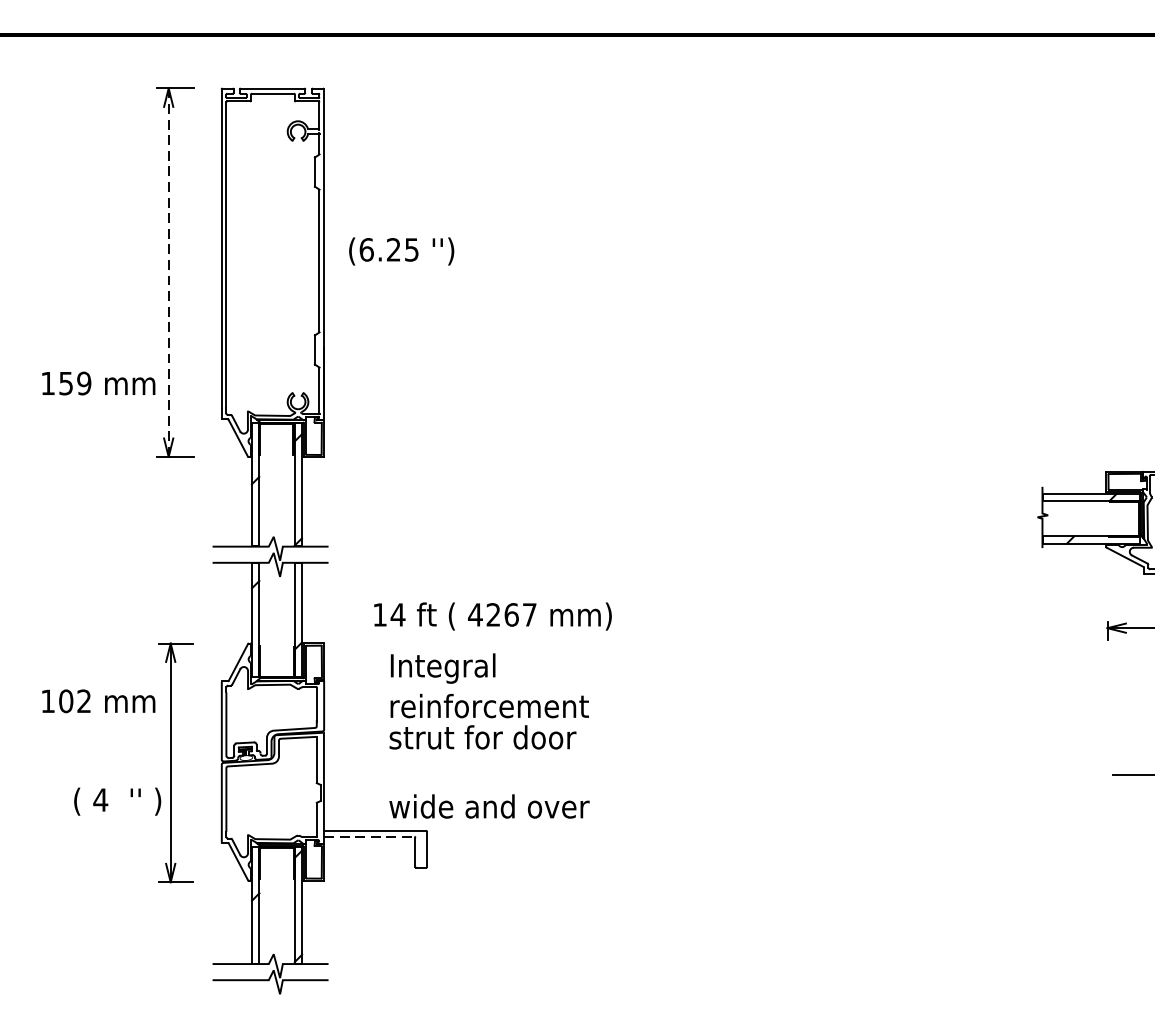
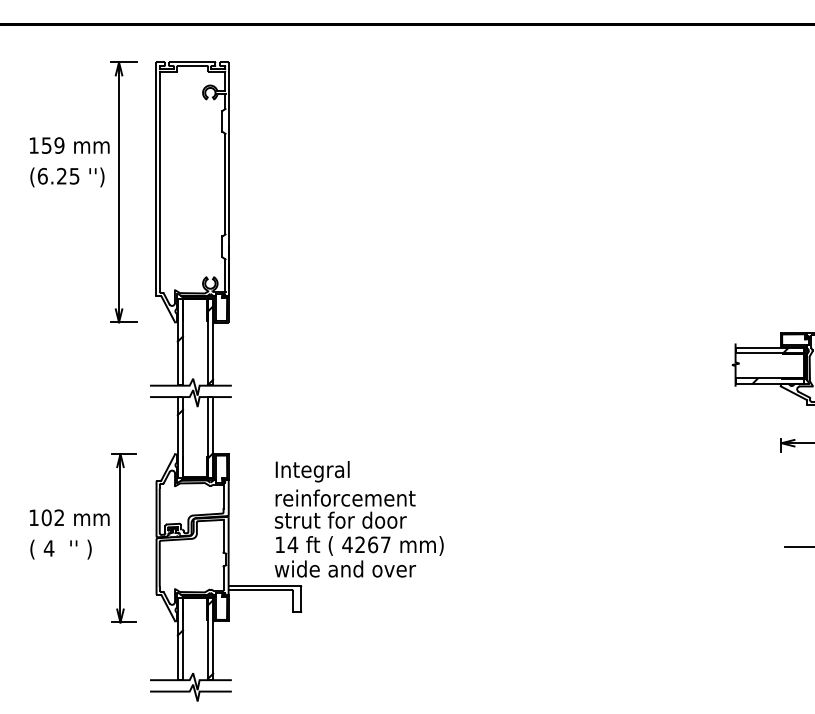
text: (401, 251) -> (67, 177), moved
line: (169, 272) -> (119, 192), dashed -> solid
text: (98, 383) -> (69, 145), moved
text: (492, 615) -> (359, 545), moved
text: (98, 700) -> (69, 517), moved
text: (116, 801) -> (60, 549), moved
line: (369, 836) -> (260, 590), dashed -> solid

